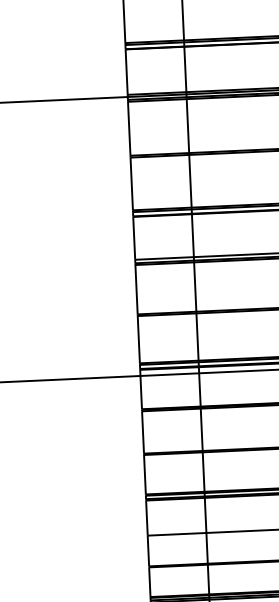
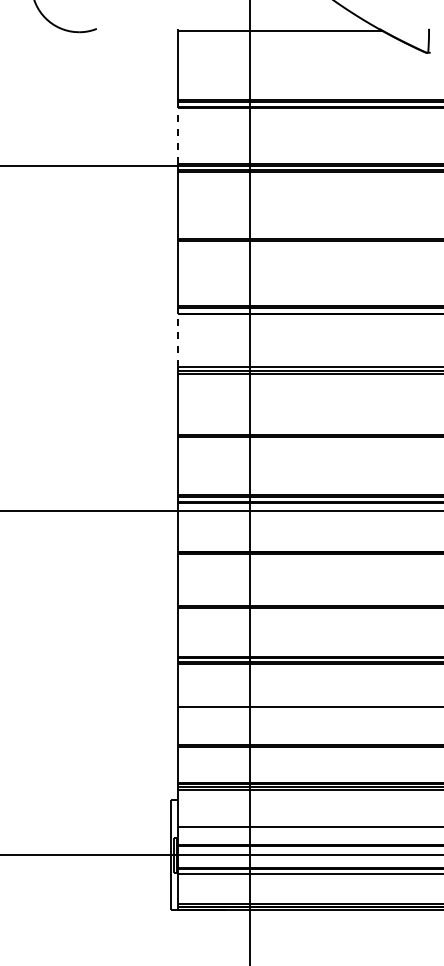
line: (126, 71) -> (177, 135), solid -> dashed
line: (134, 238) -> (177, 340), solid -> dashed

